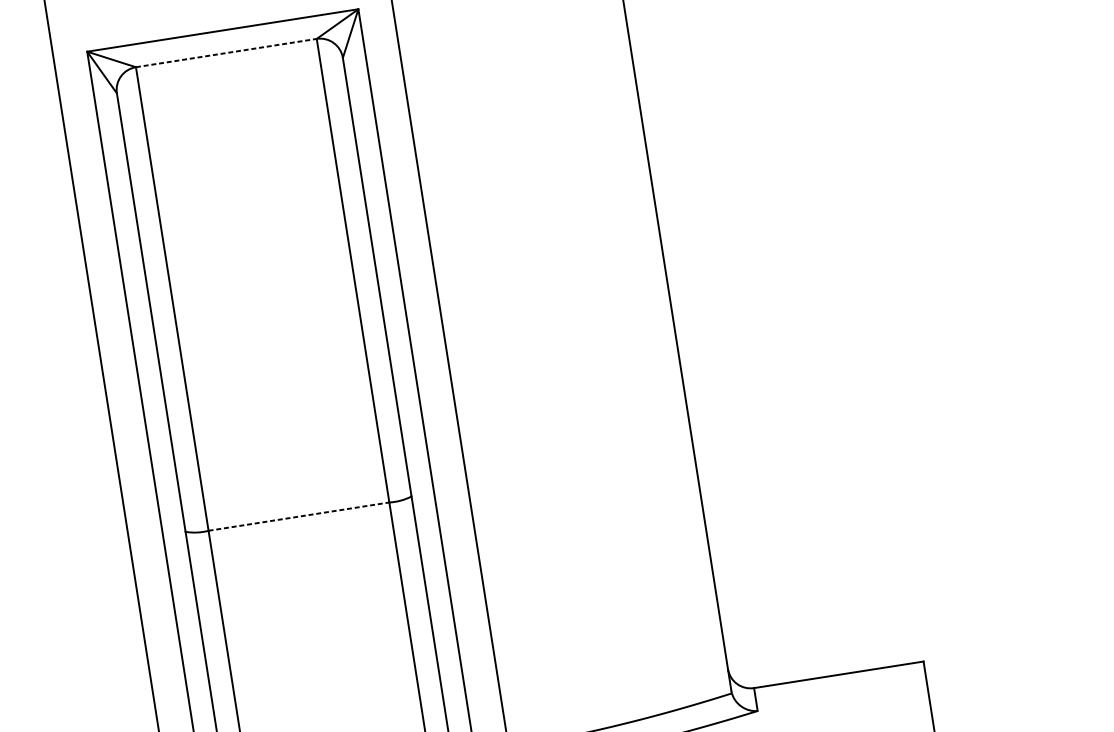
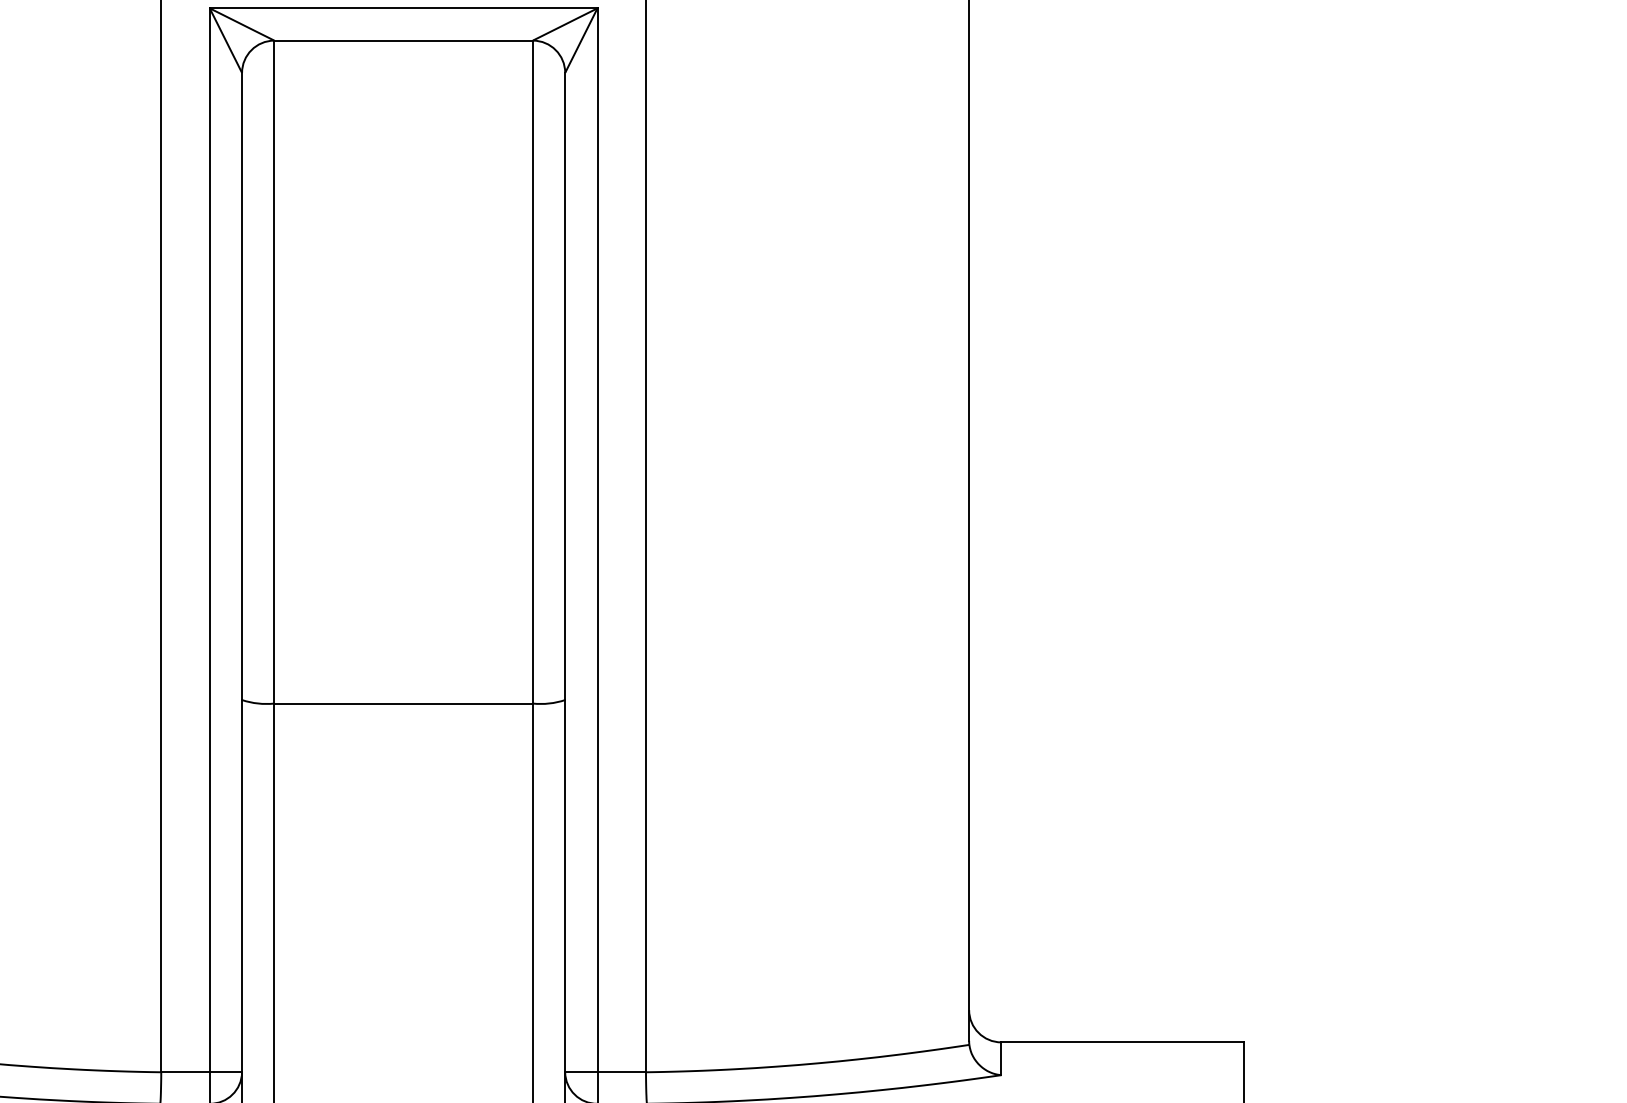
line: (226, 52) -> (404, 40), dashed -> solid
line: (299, 516) -> (404, 703), dashed -> solid

